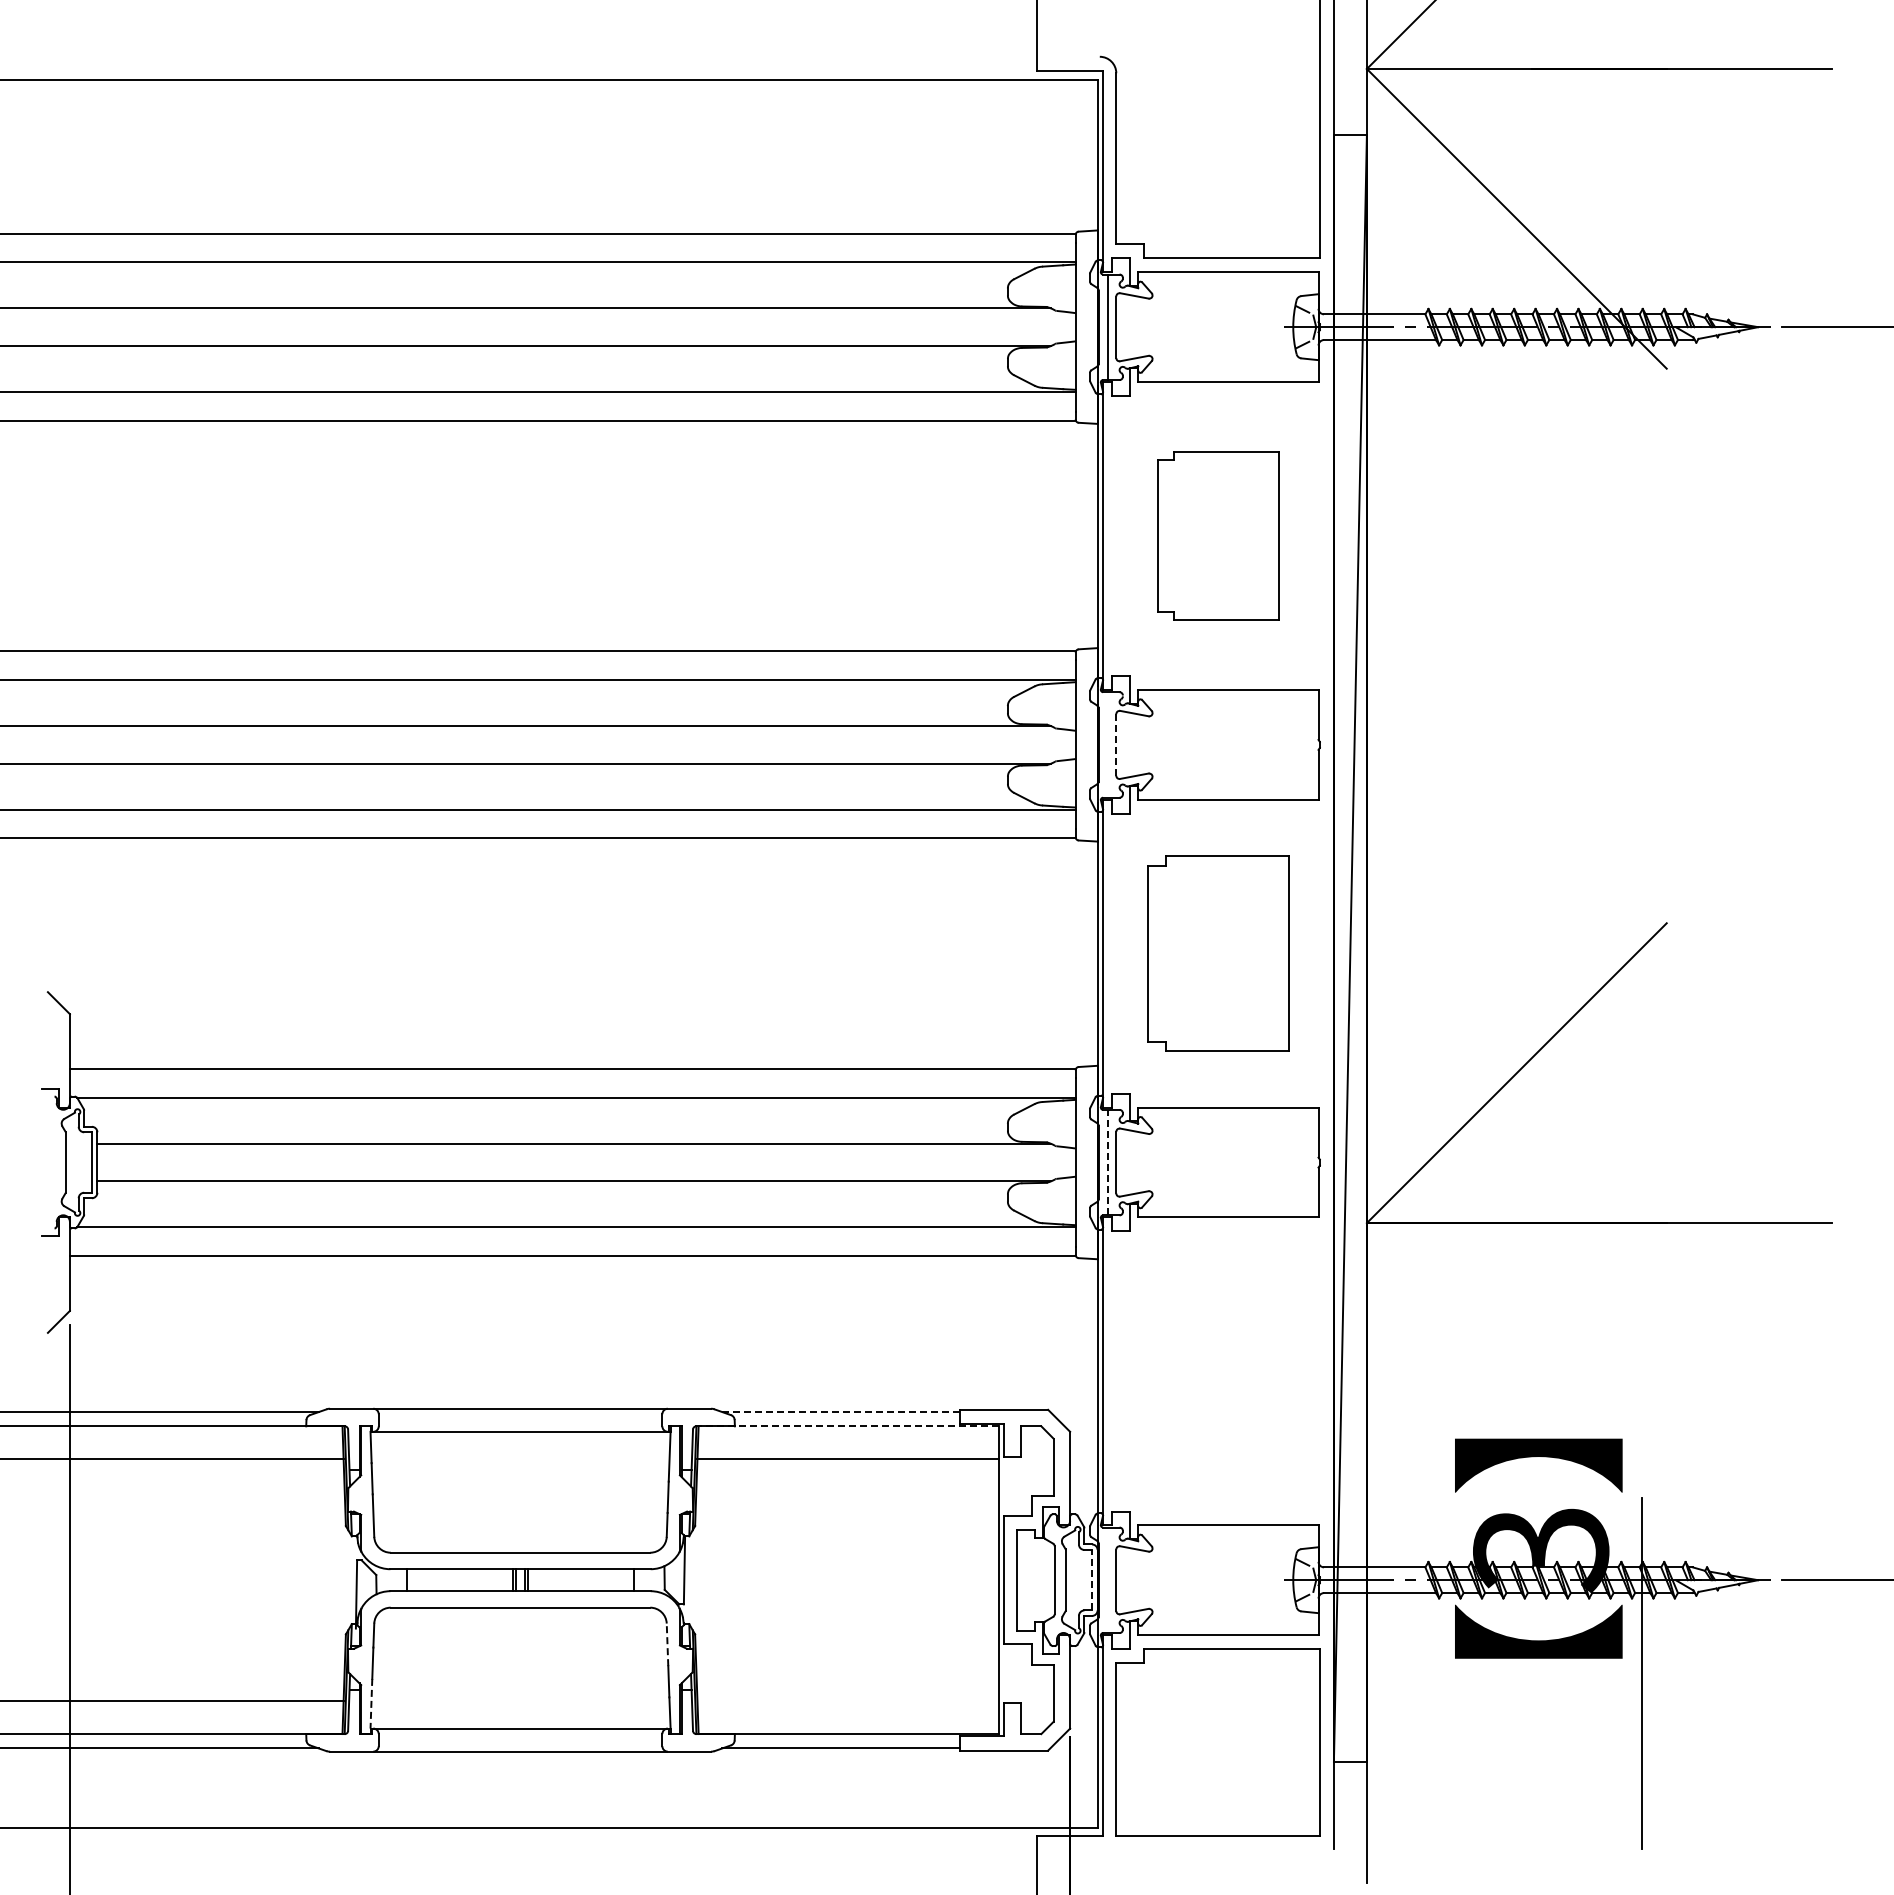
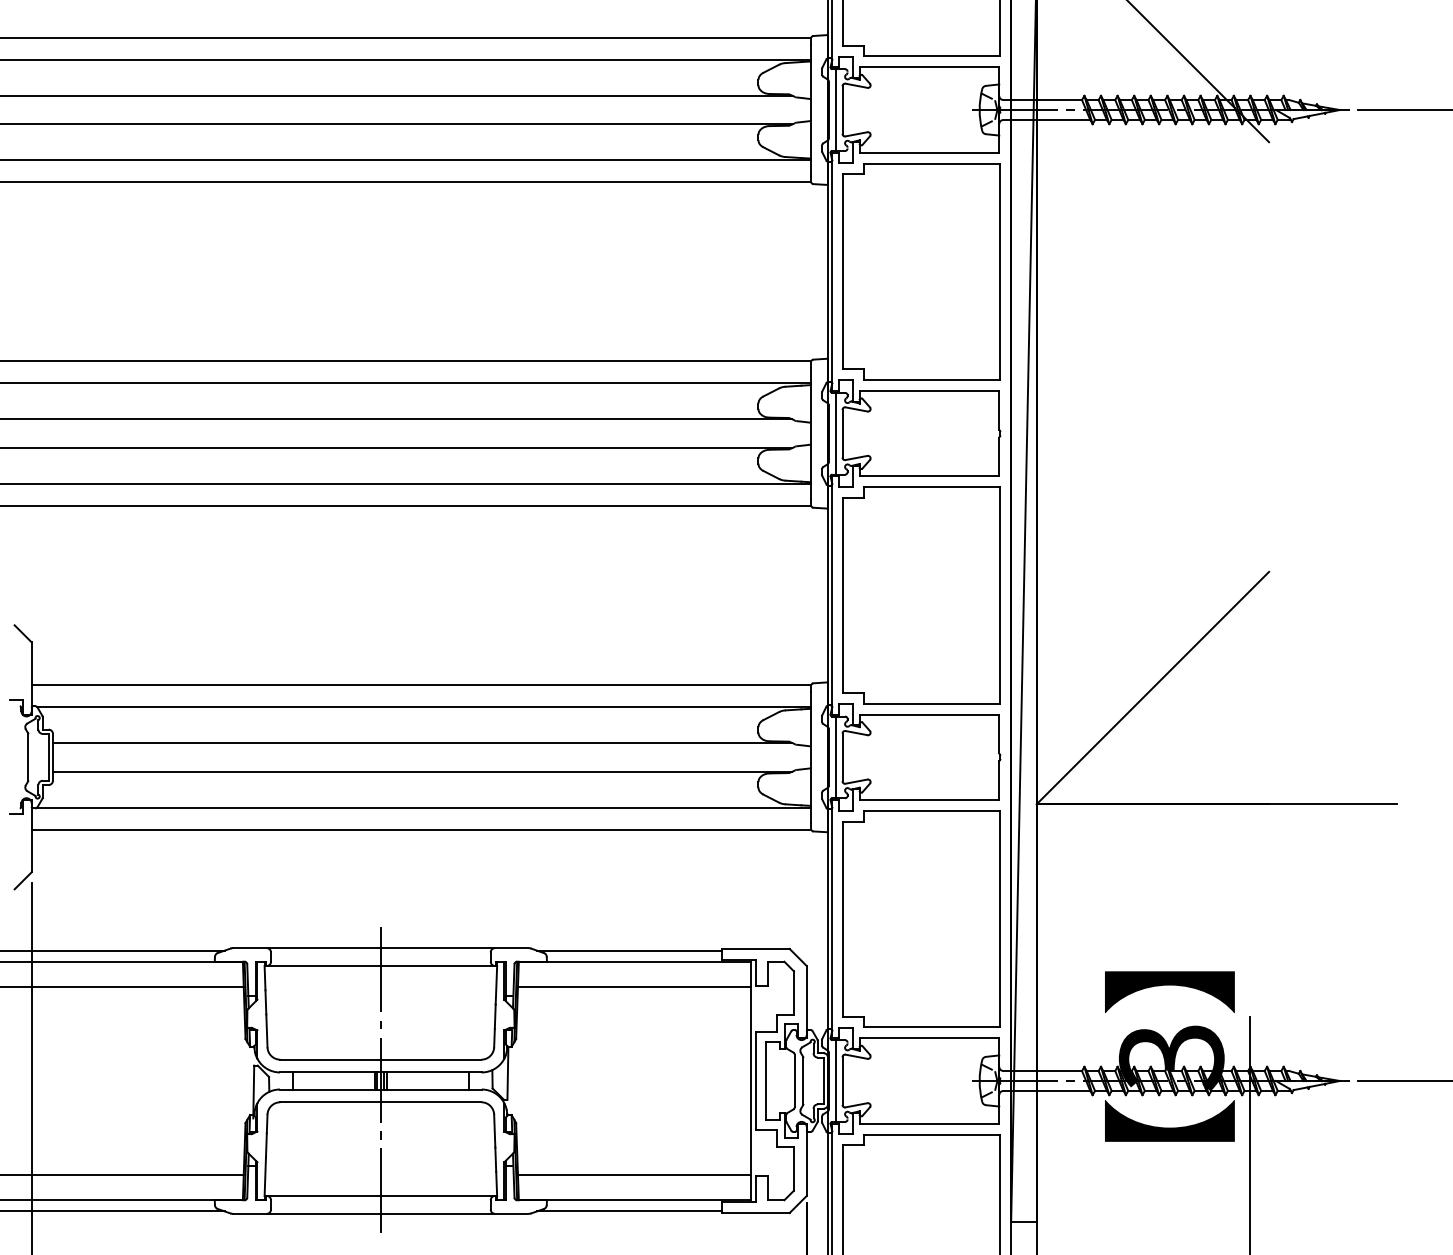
part: (1218, 535) -> (921, 271), size x1.67
line: (1107, 744) -> (835, 433), added
line: (1116, 744) -> (842, 433), dashed -> solid
part: (1218, 953) -> (921, 595), size x1.43
line: (1107, 1162) -> (835, 757), dashed -> solid
part: (1218, 1371) -> (921, 919), added
line: (841, 1412) -> (629, 951), dashed -> solid
line: (848, 1426) -> (634, 961), dashed -> solid
line: (1092, 1579) -> (824, 1080), dashed -> solid
line: (520, 1580) -> (380, 1081), added
line: (1107, 1580) -> (835, 1081), added
line: (667, 1644) -> (494, 1130), dashed -> solid
line: (847, 1701) -> (634, 1174), added
line: (371, 1703) -> (265, 1176), dashed -> solid

